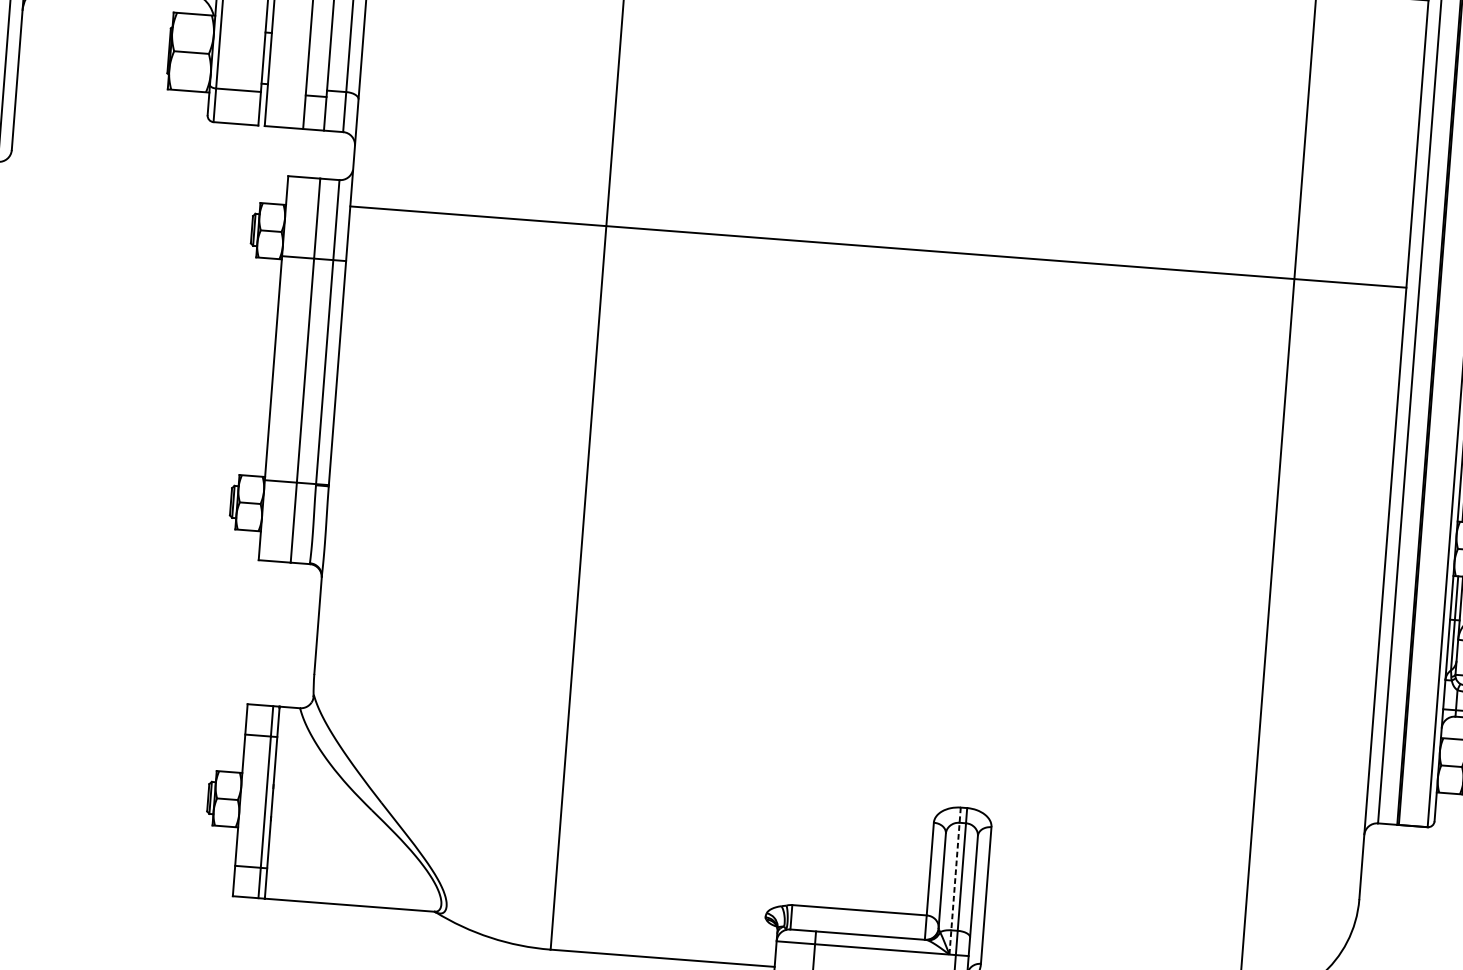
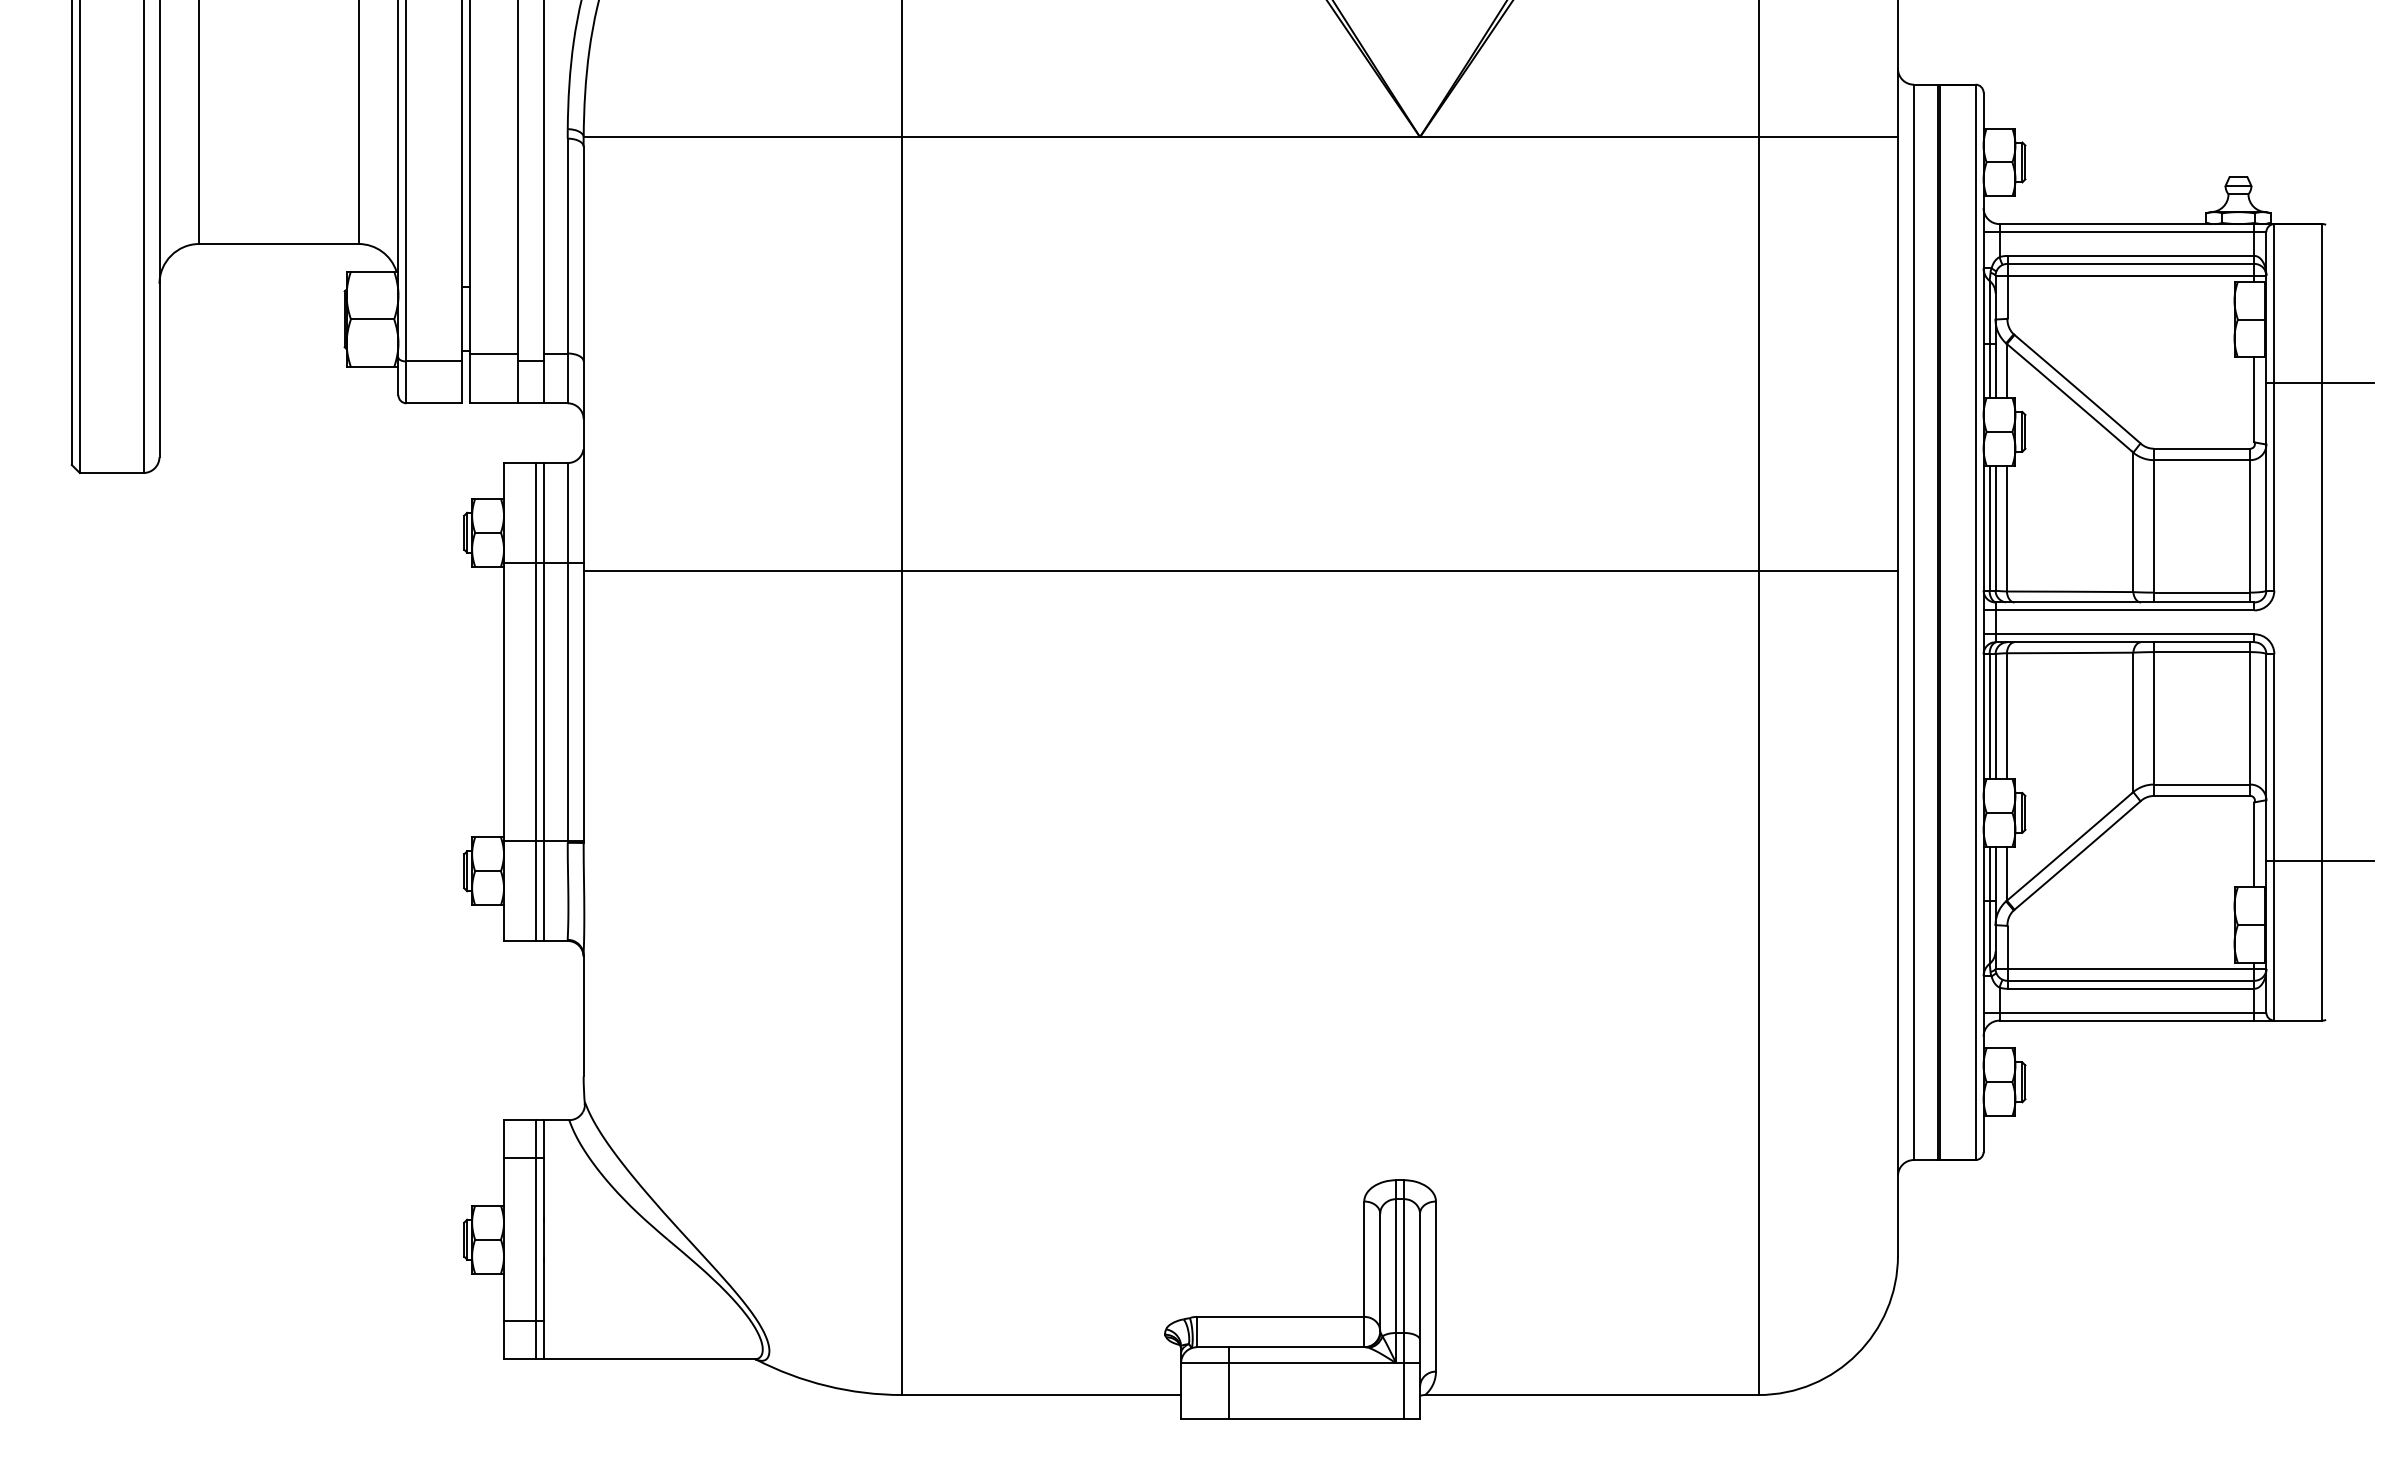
line: (286, 87) -> (493, 353), added
line: (878, 246) -> (1240, 570), moved
line: (298, 369) -> (535, 701), added
line: (955, 880) -> (1396, 1271), dashed -> solid

